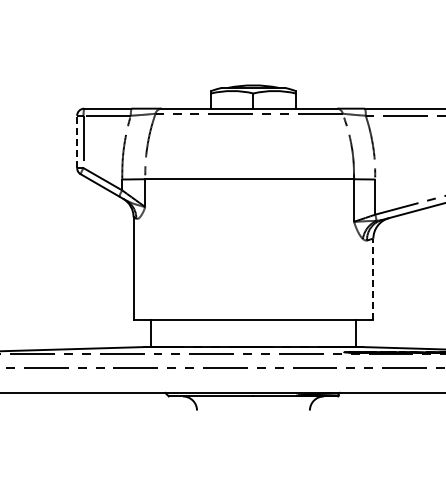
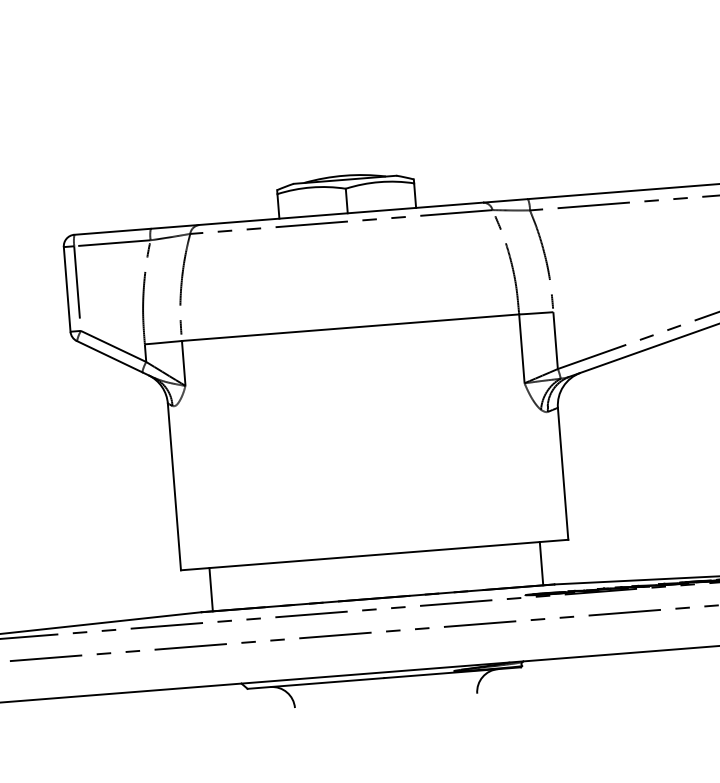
line: (77, 141) -> (67, 288), dashed -> solid
line: (373, 279) -> (563, 473), dashed -> solid

